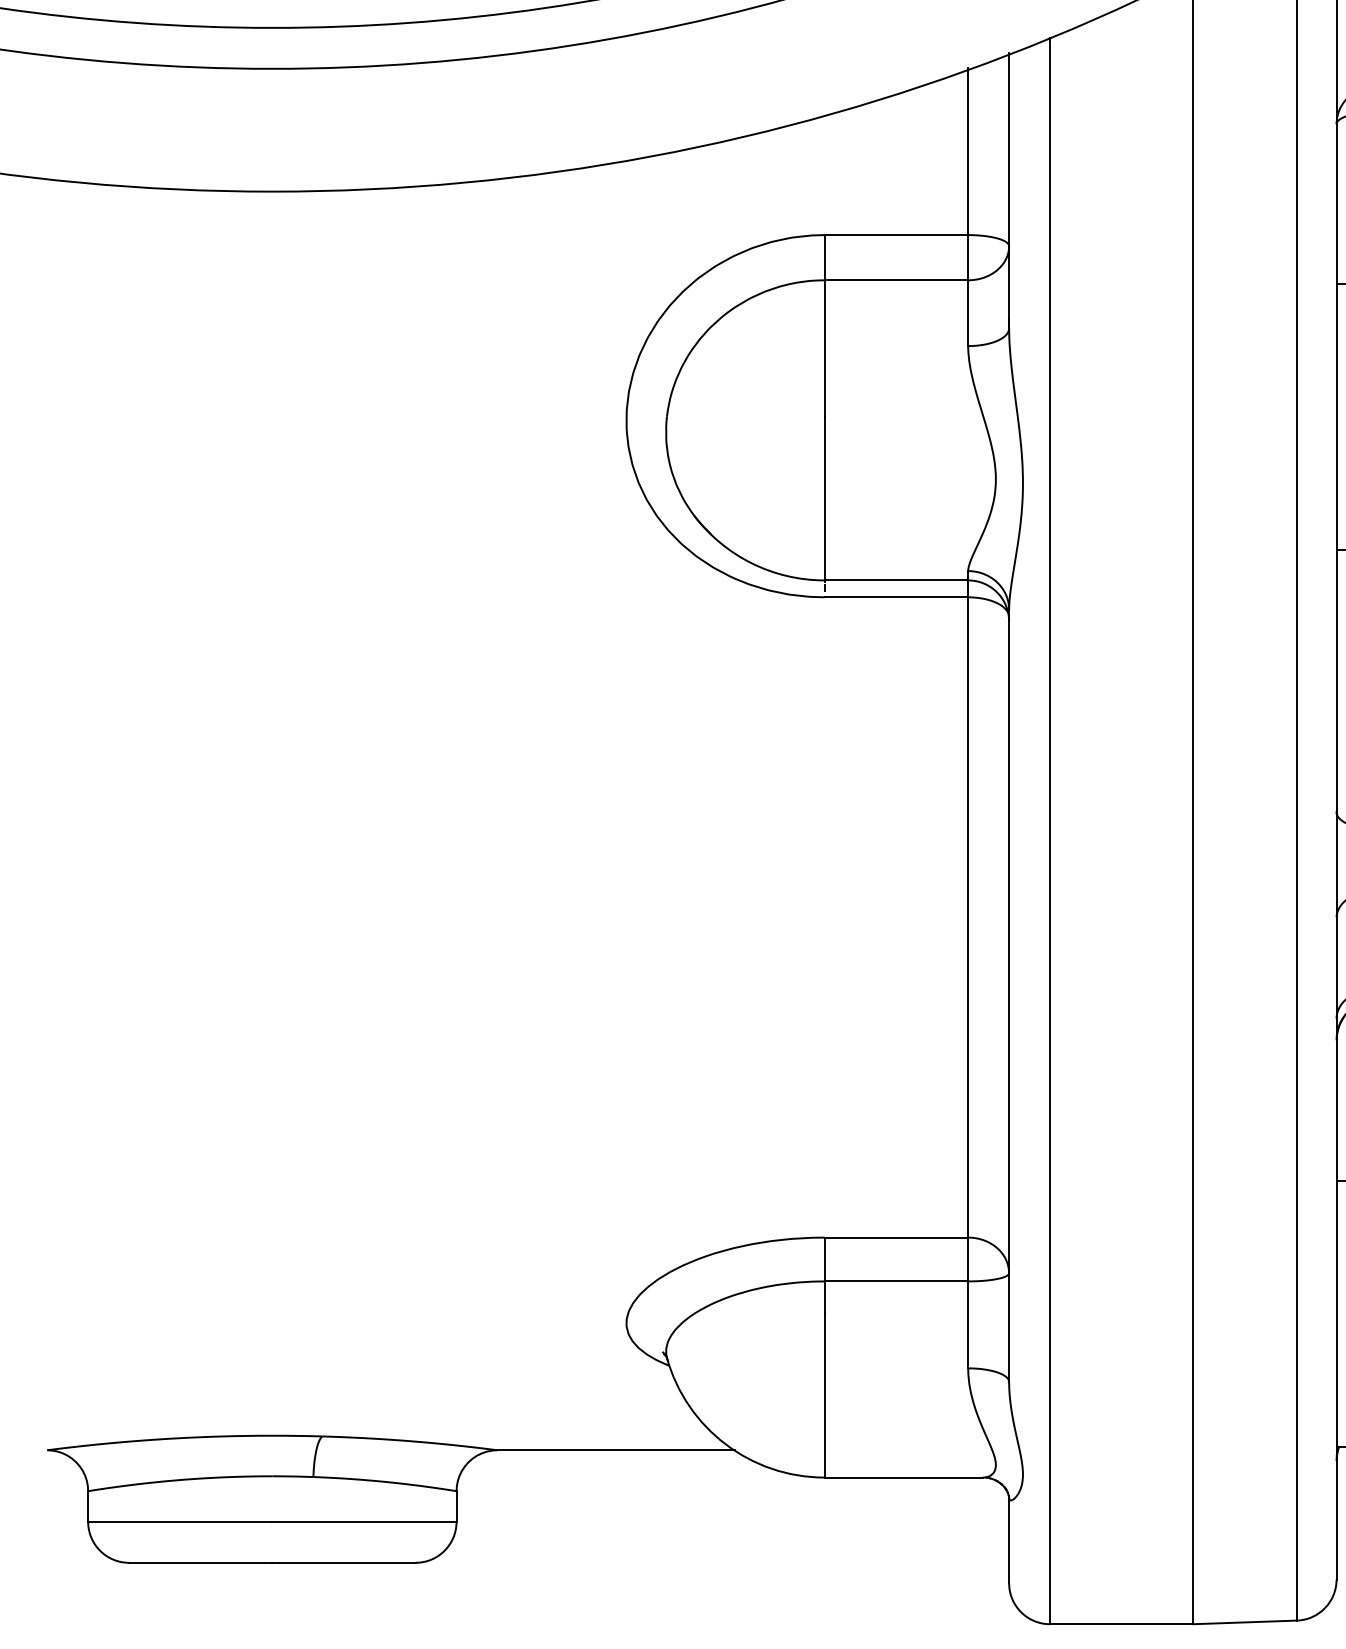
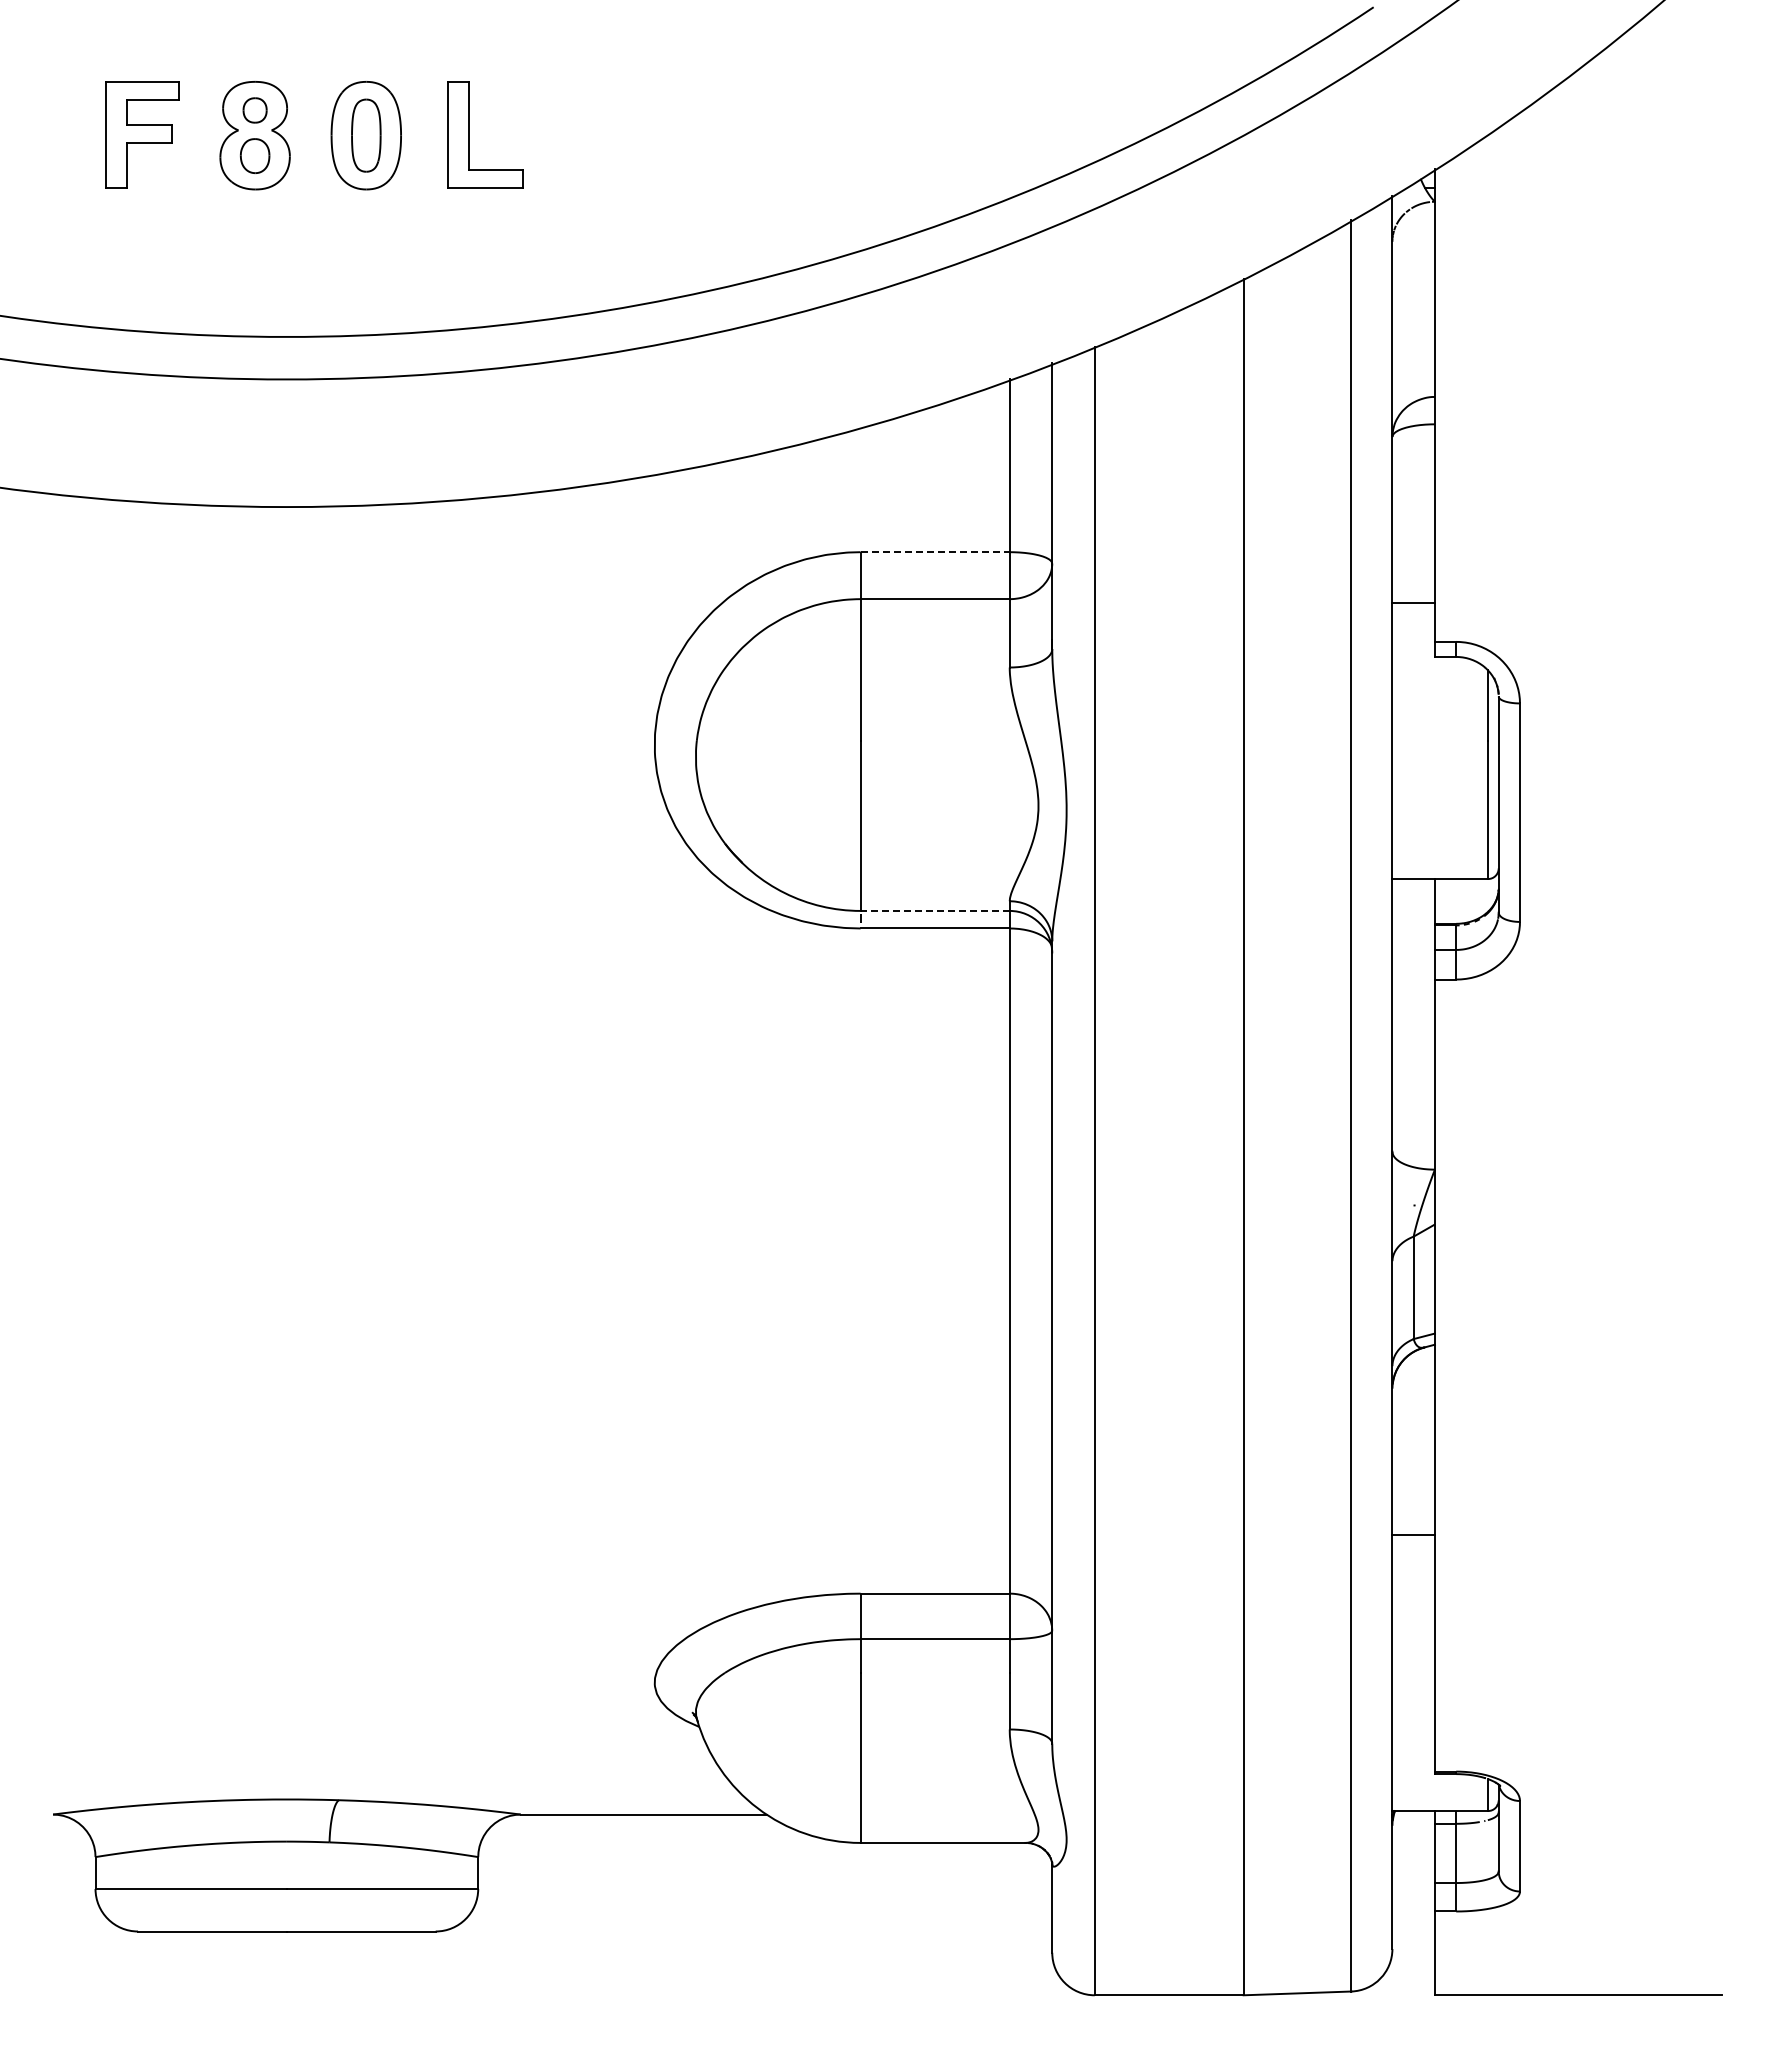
line: (896, 235) -> (935, 552), solid -> dashed
line: (896, 579) -> (935, 910), solid -> dashed

